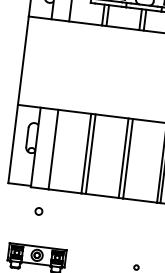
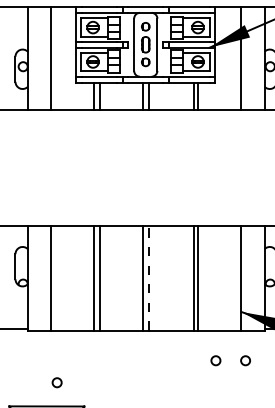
line: (128, 158) -> (149, 277), solid -> dashed
circle: (38, 211) -> (56, 382), moved

